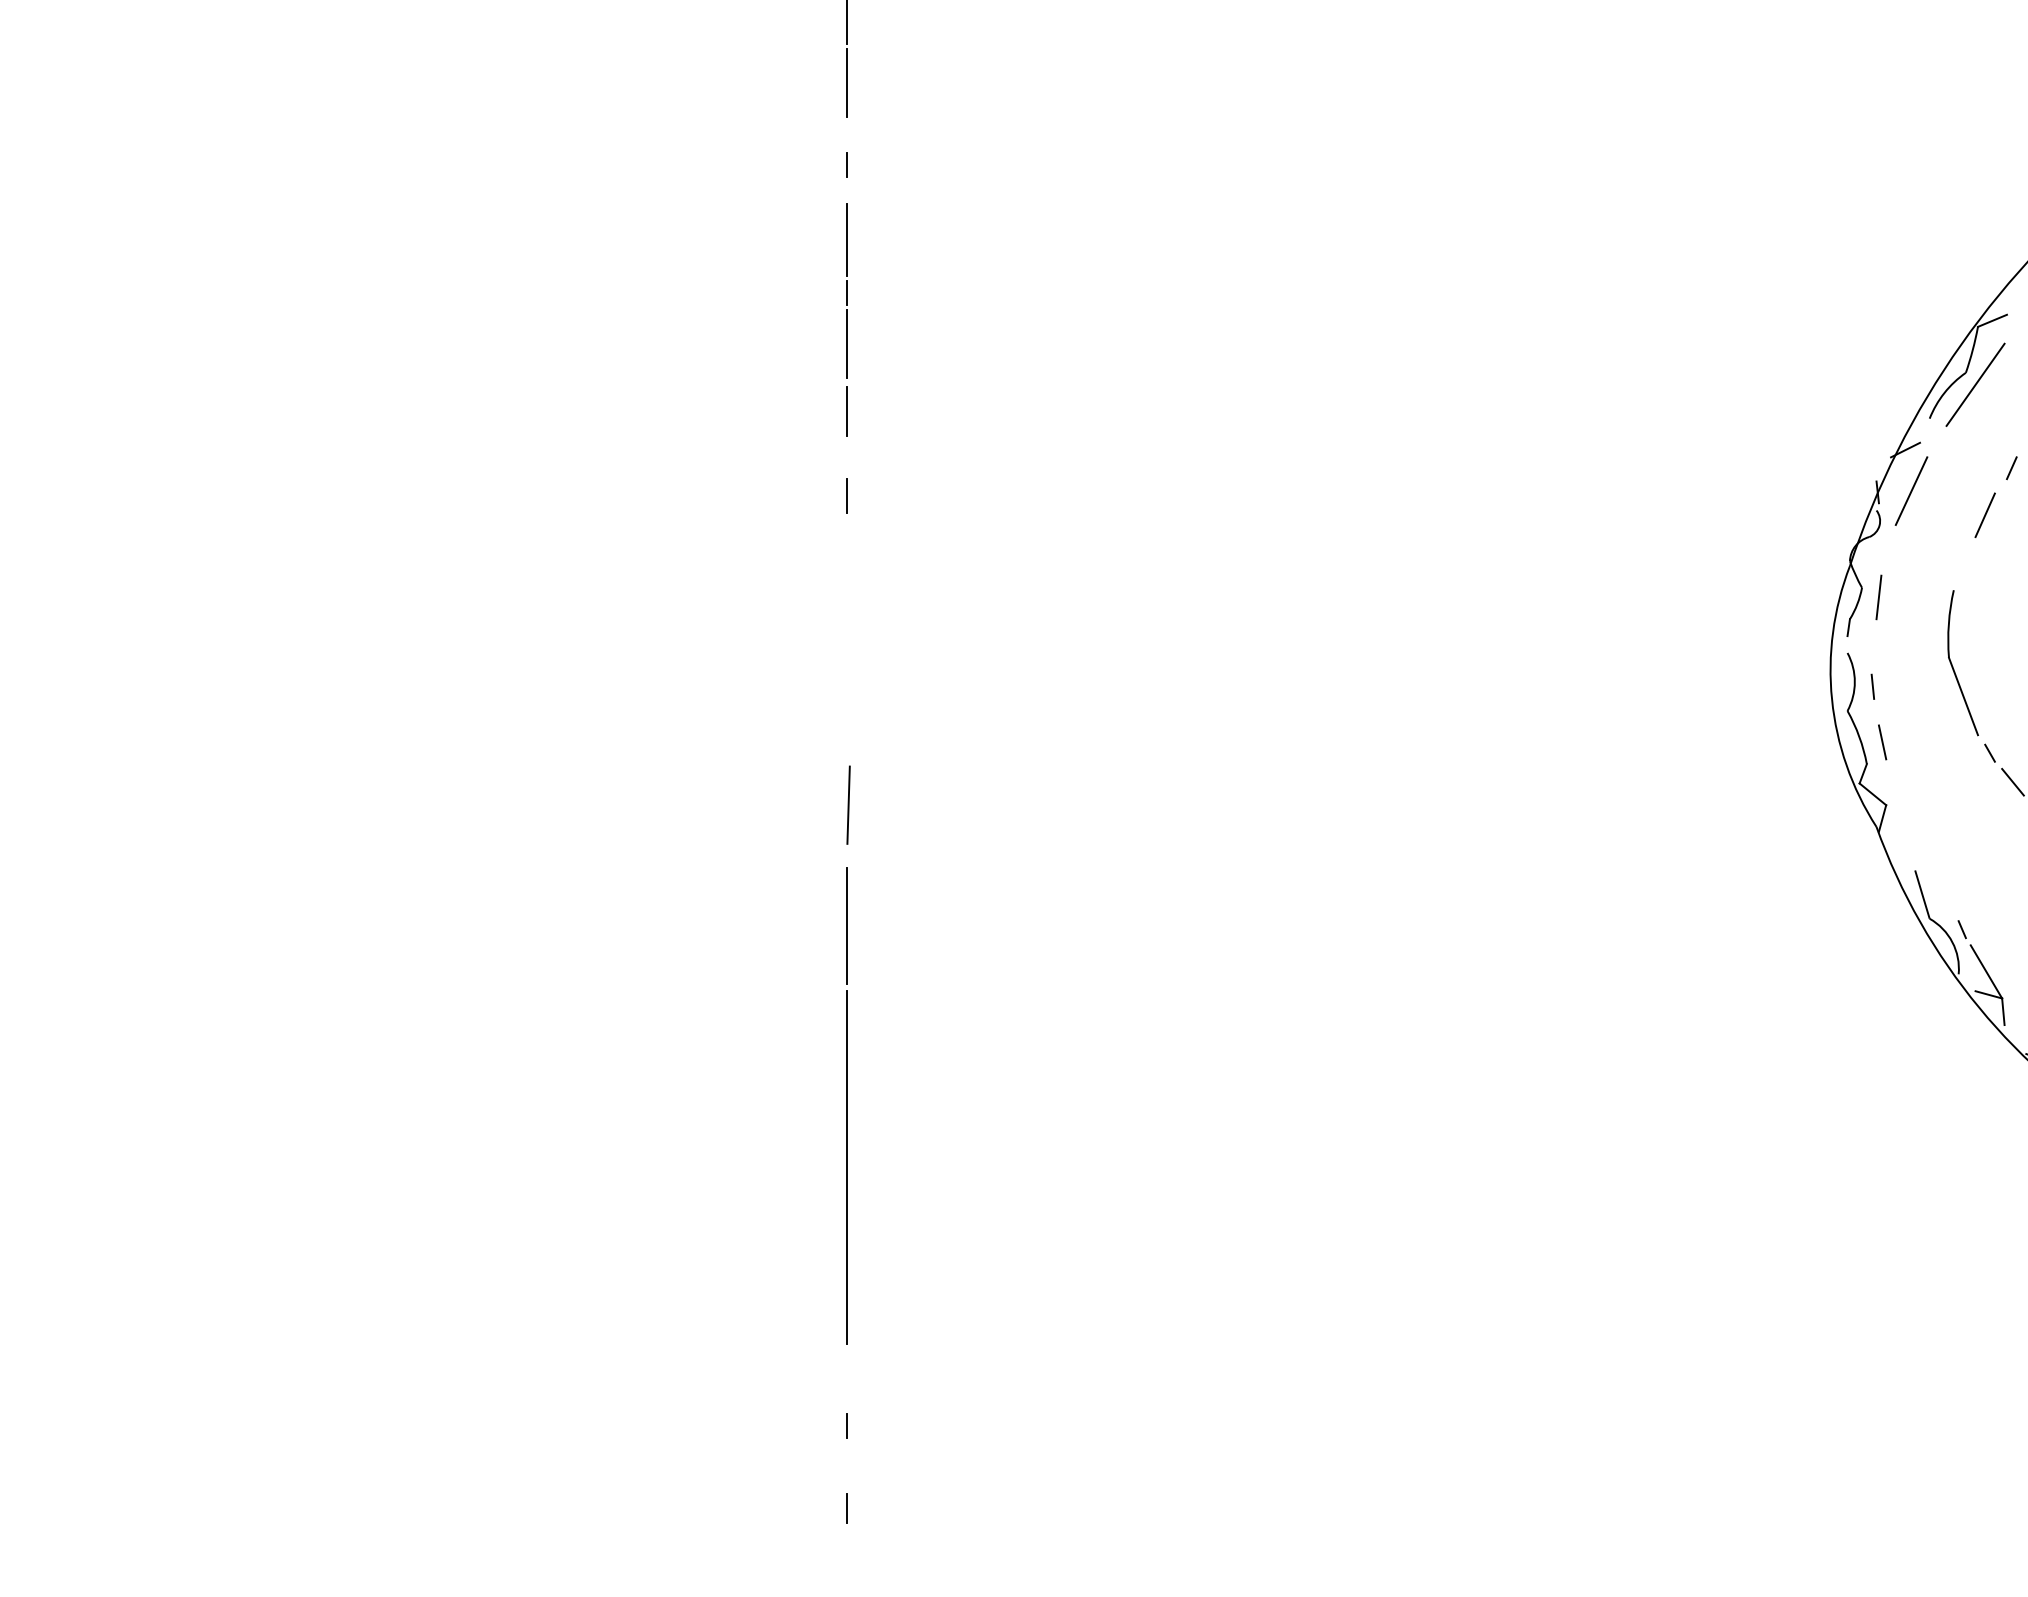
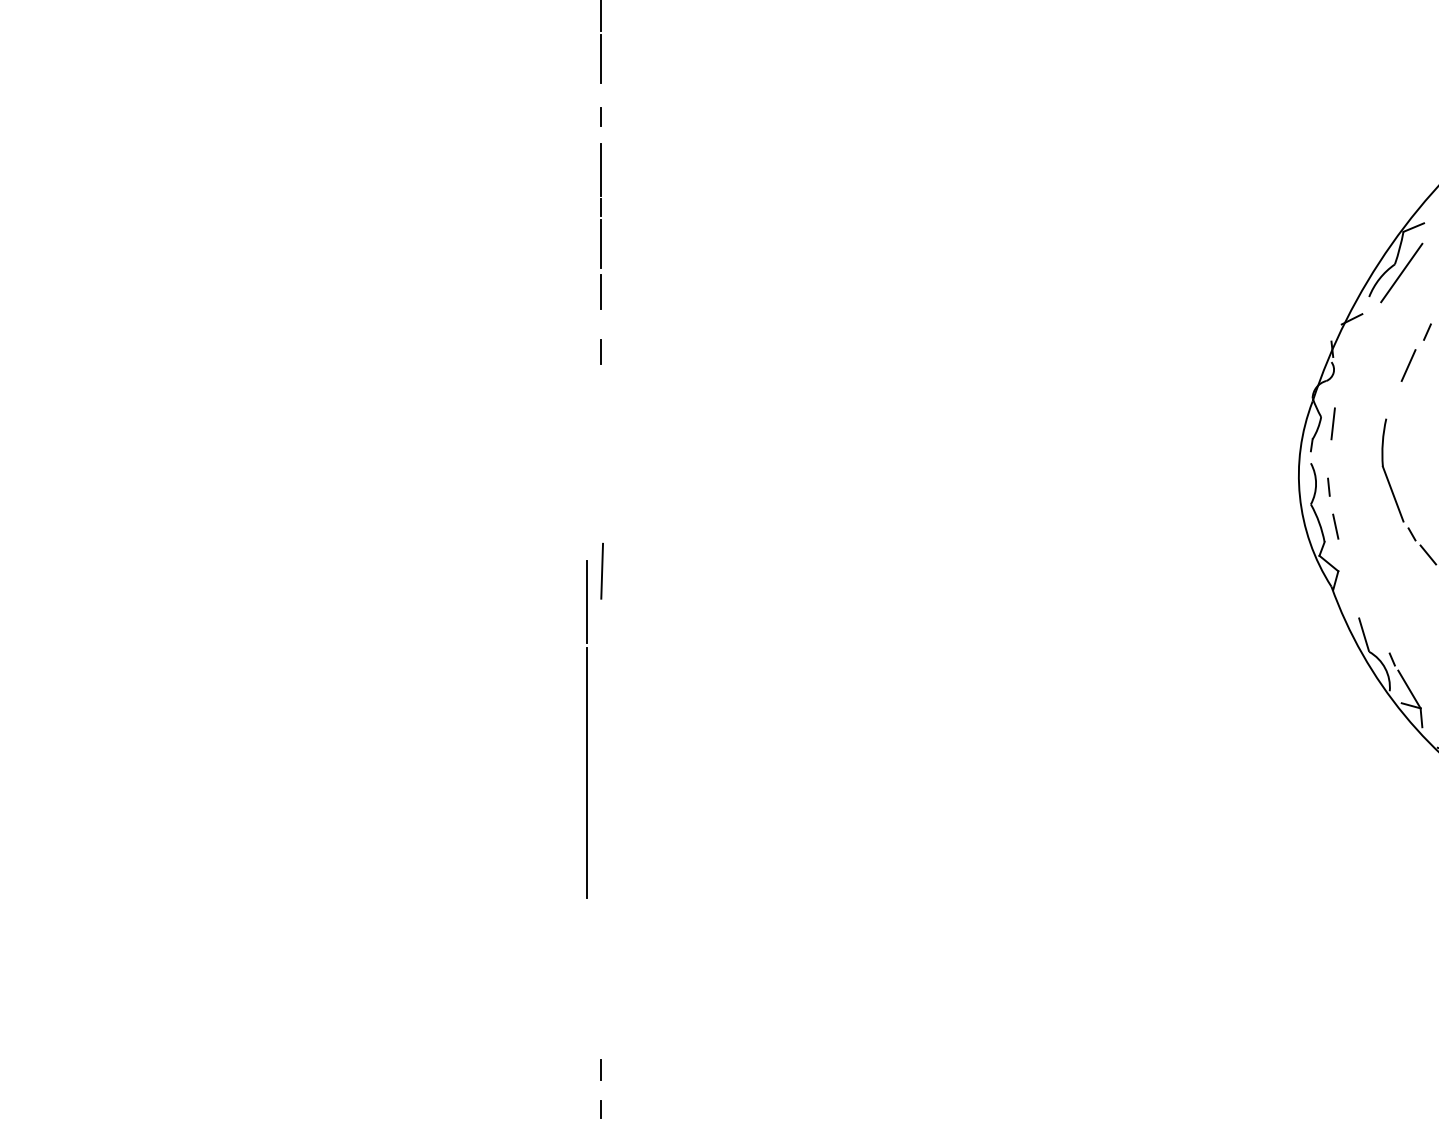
line: (1911, 491) -> (1356, 348), removed
line: (846, 1105) -> (586, 729), moved
line: (846, 1425) -> (600, 1109), moved

